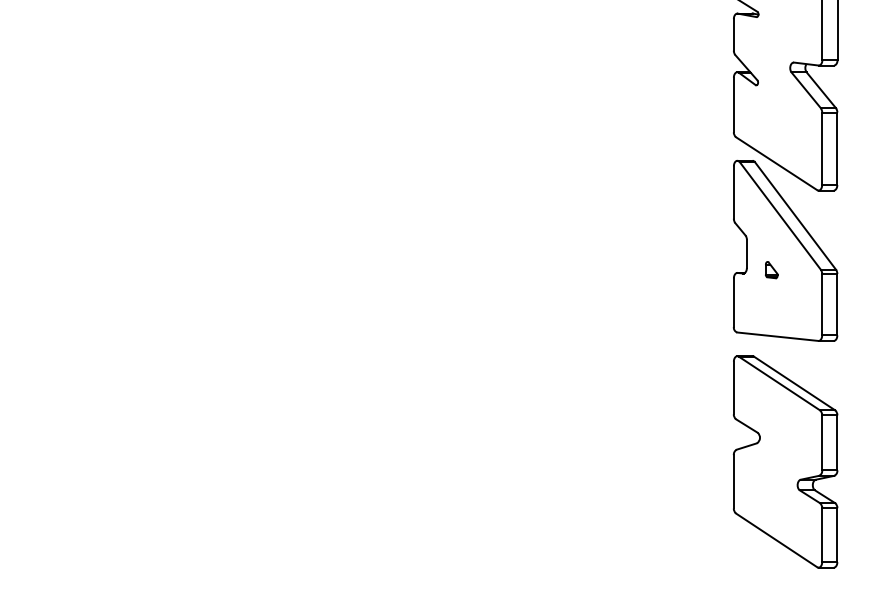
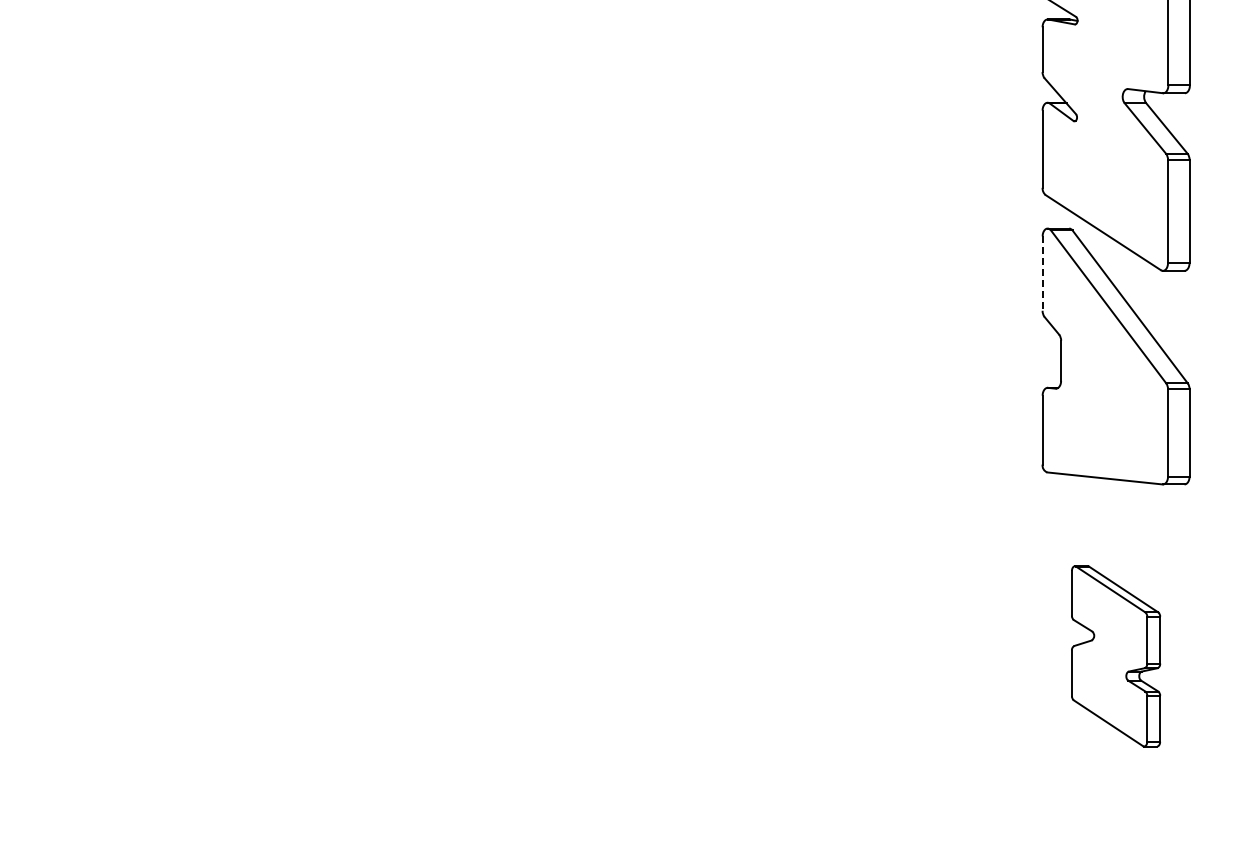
line: (733, 193) -> (1042, 274), solid -> dashed
part: (771, 269) -> (1096, 383), removed
part: (785, 462) -> (1115, 656), size x0.6

